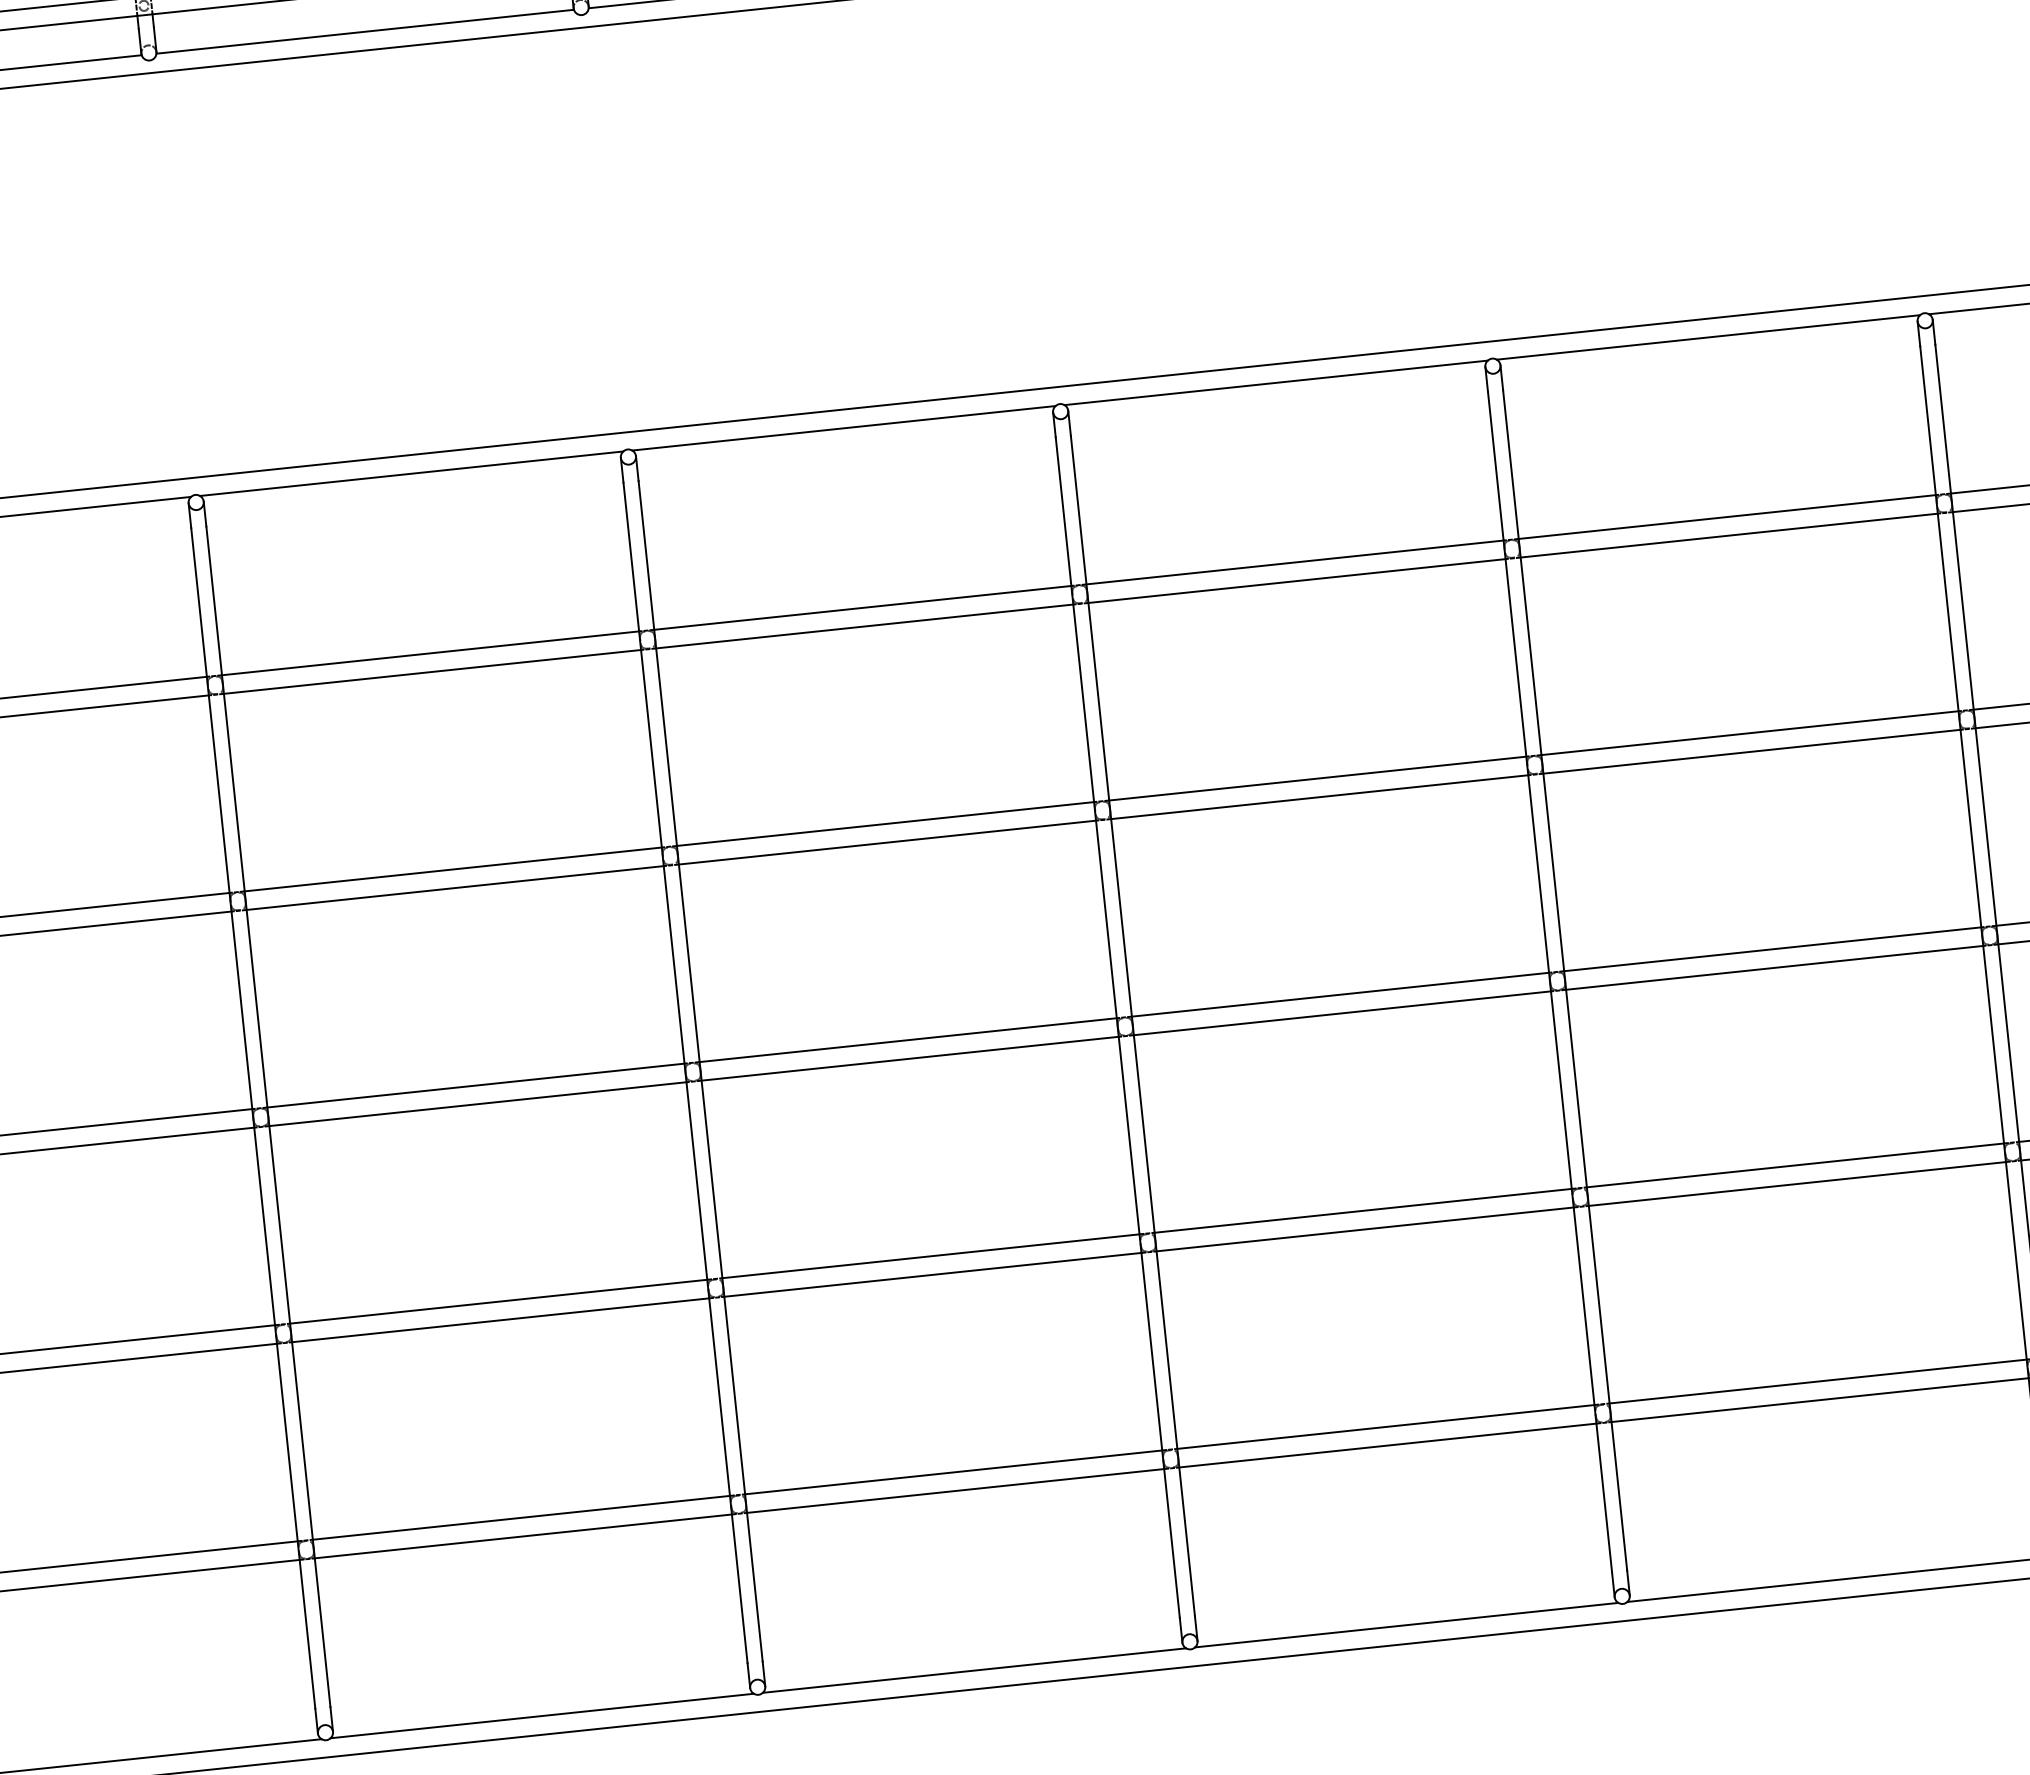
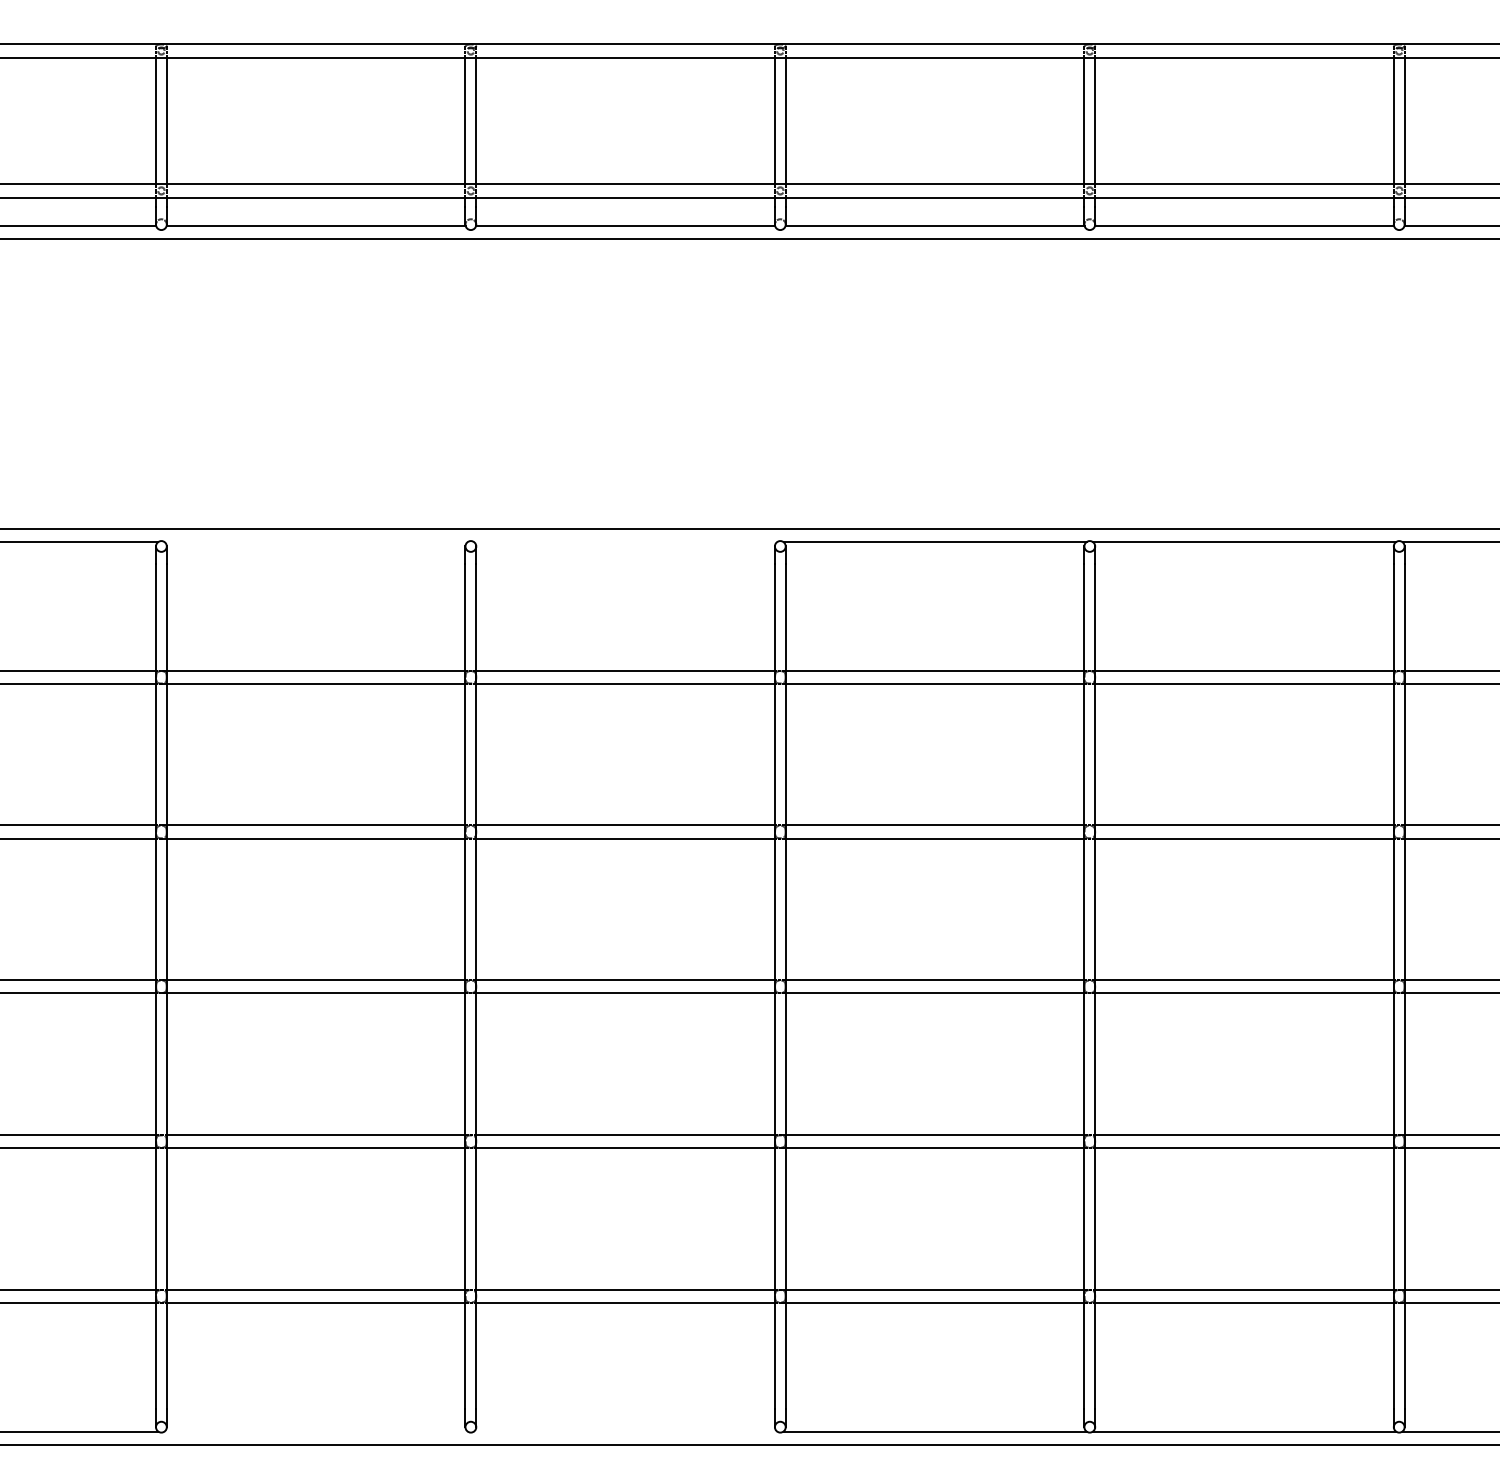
line: (843, 428) -> (625, 542), removed
line: (410, 474) -> (315, 542), removed
line: (974, 1670) -> (625, 1431), removed
line: (541, 1716) -> (315, 1431), removed

